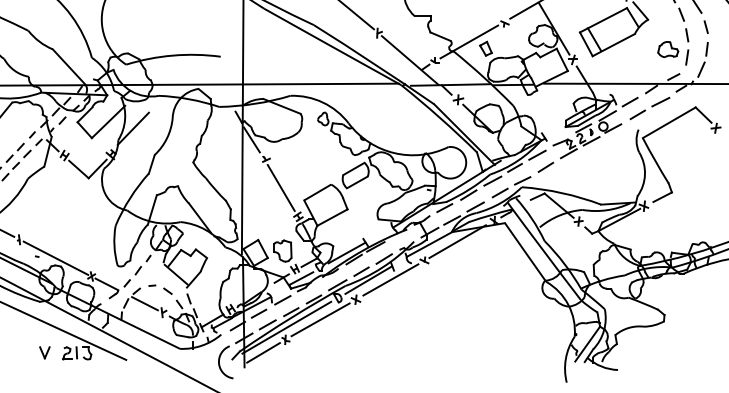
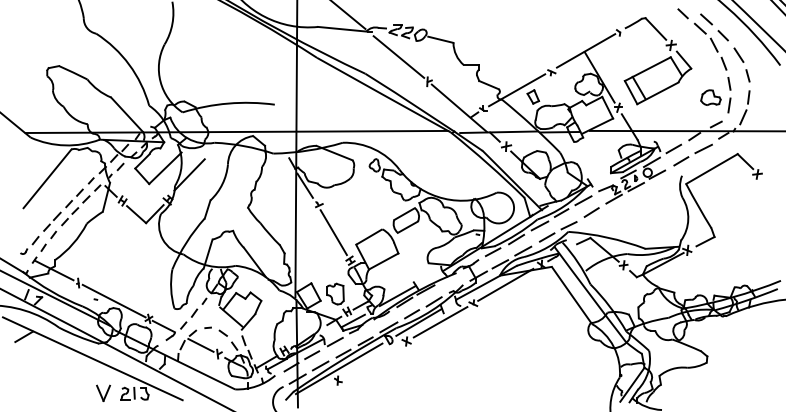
line: (319, 320) -> (371, 361), removed
part: (43, 352) -> (102, 392), size x1.4
line: (263, 352) -> (316, 392), removed

